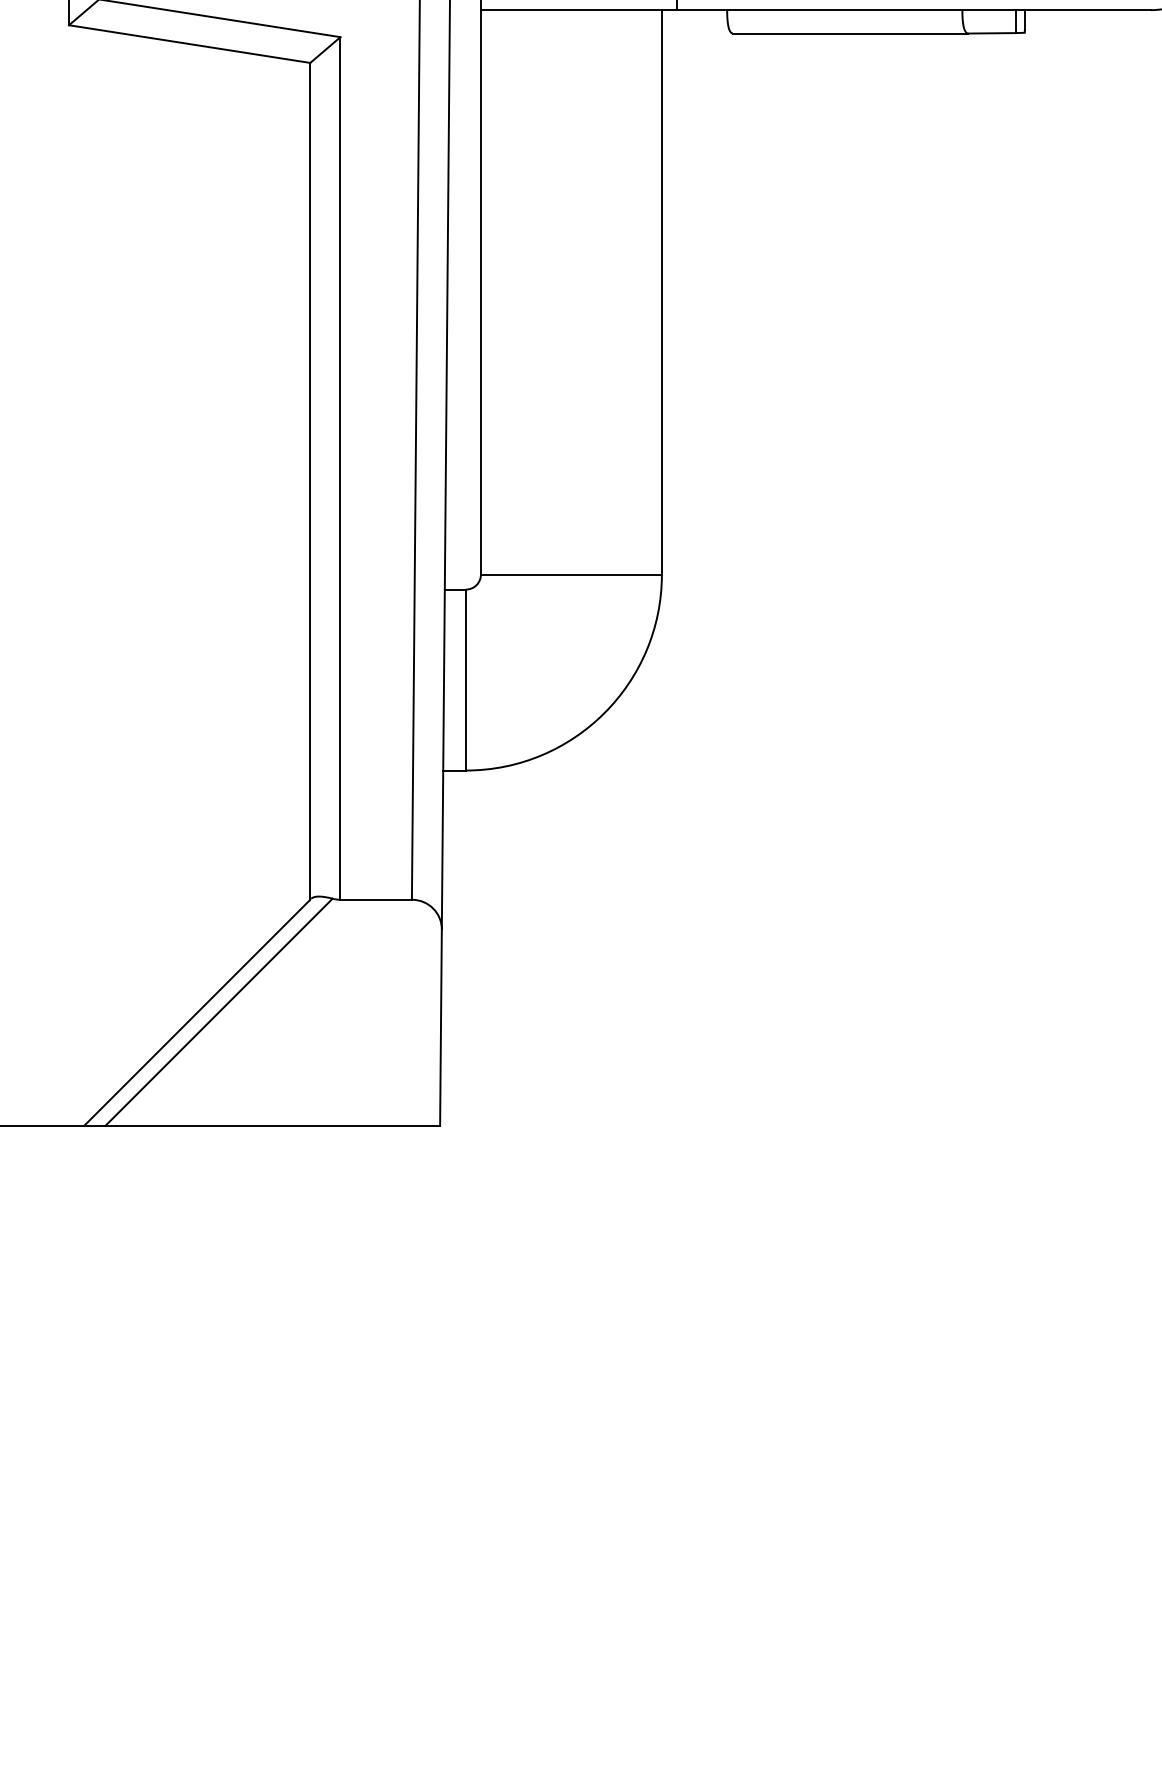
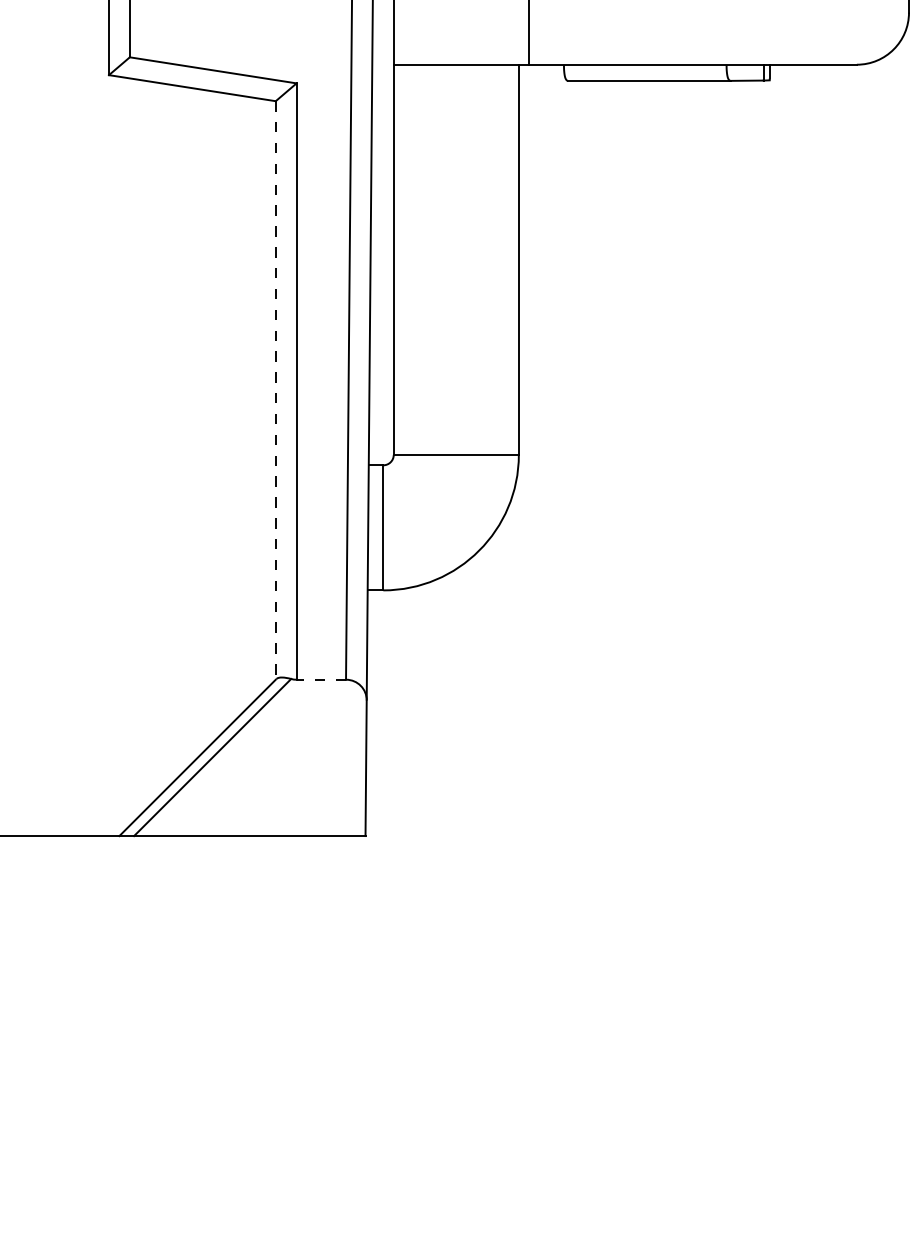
line: (309, 481) -> (275, 390), solid -> dashed
line: (376, 899) -> (321, 679), solid -> dashed

